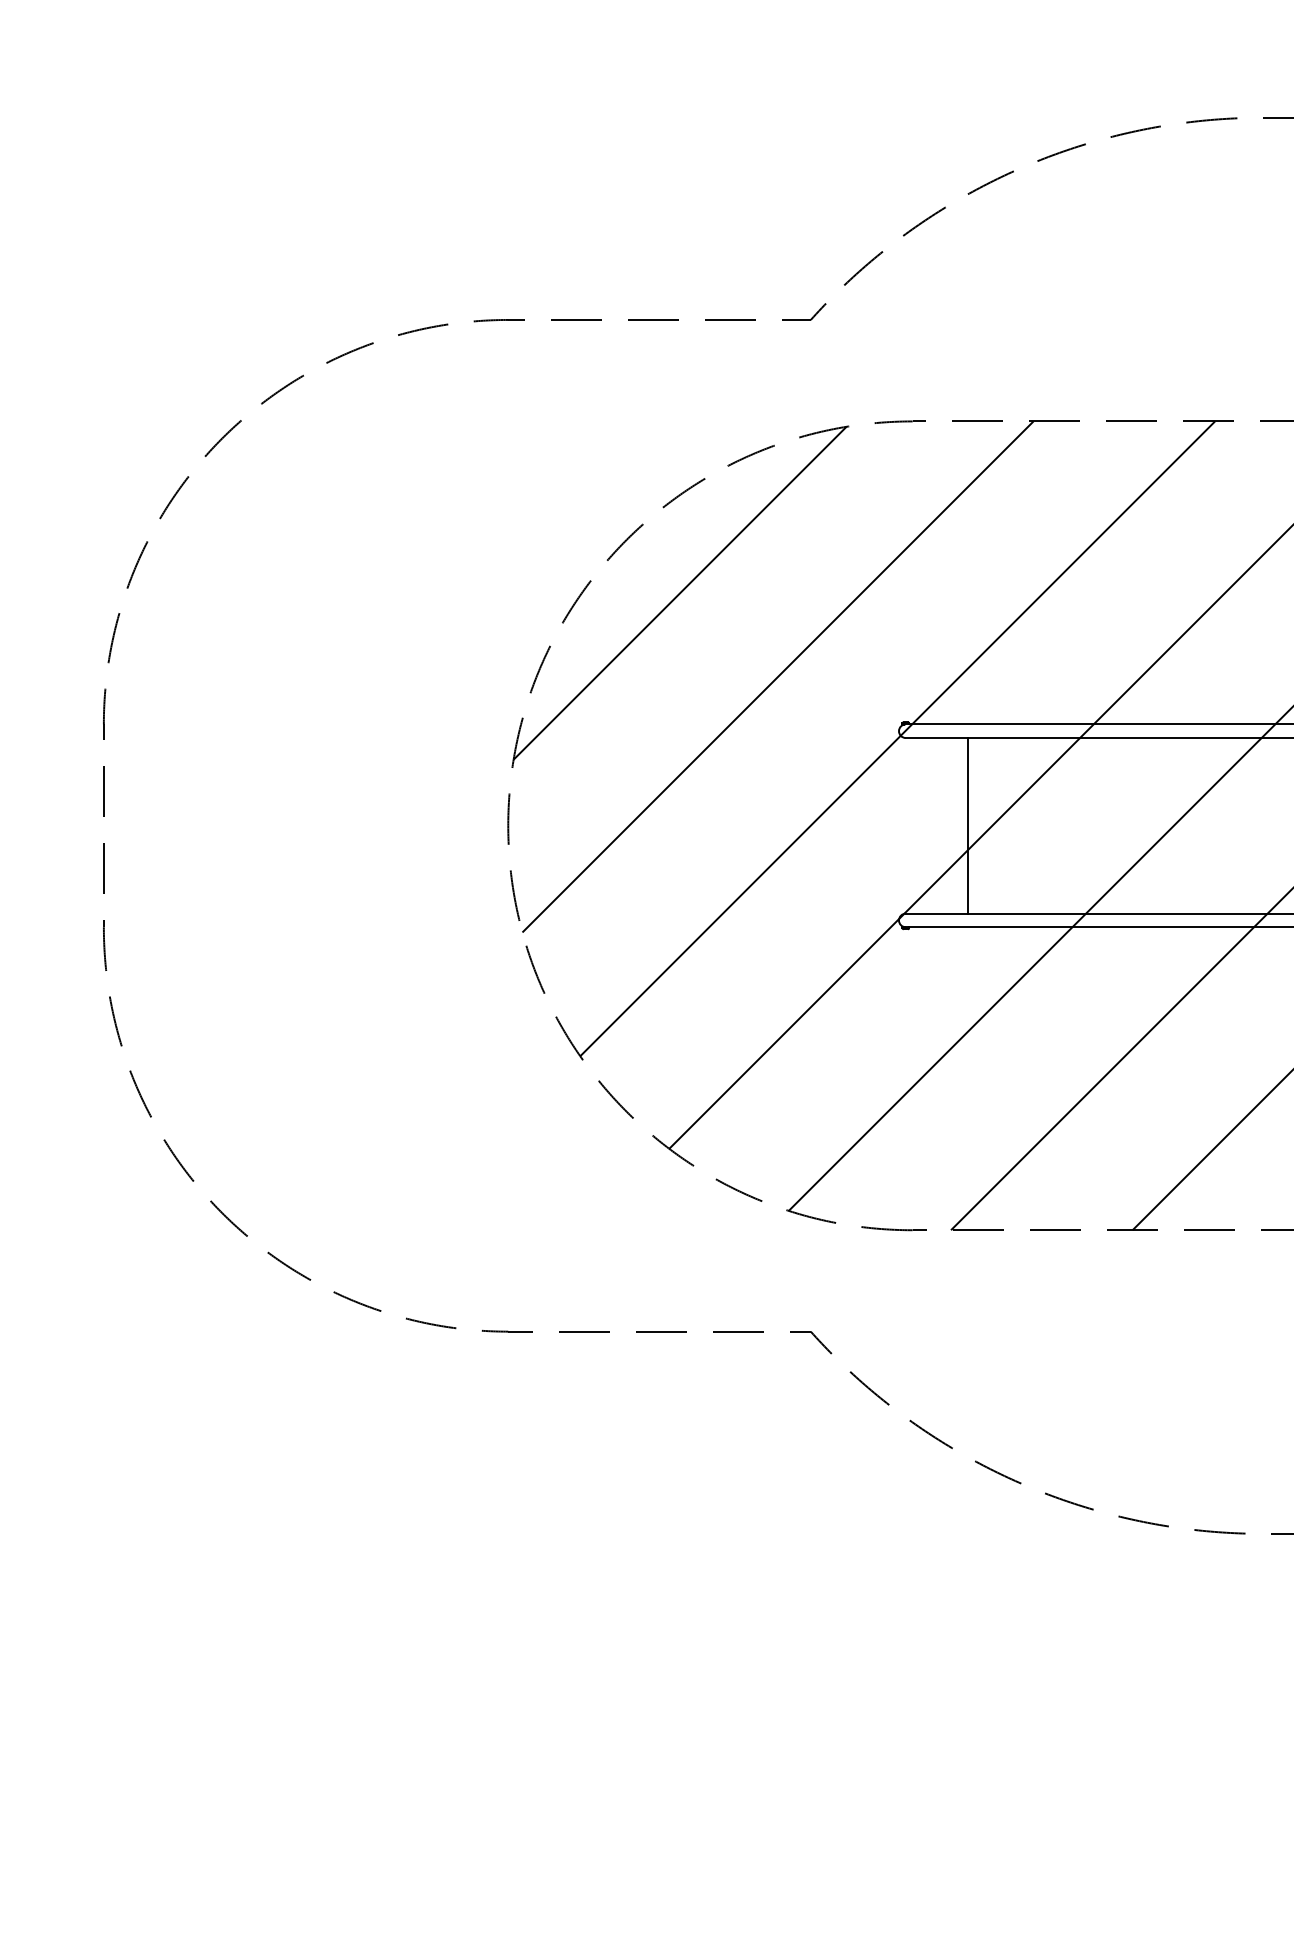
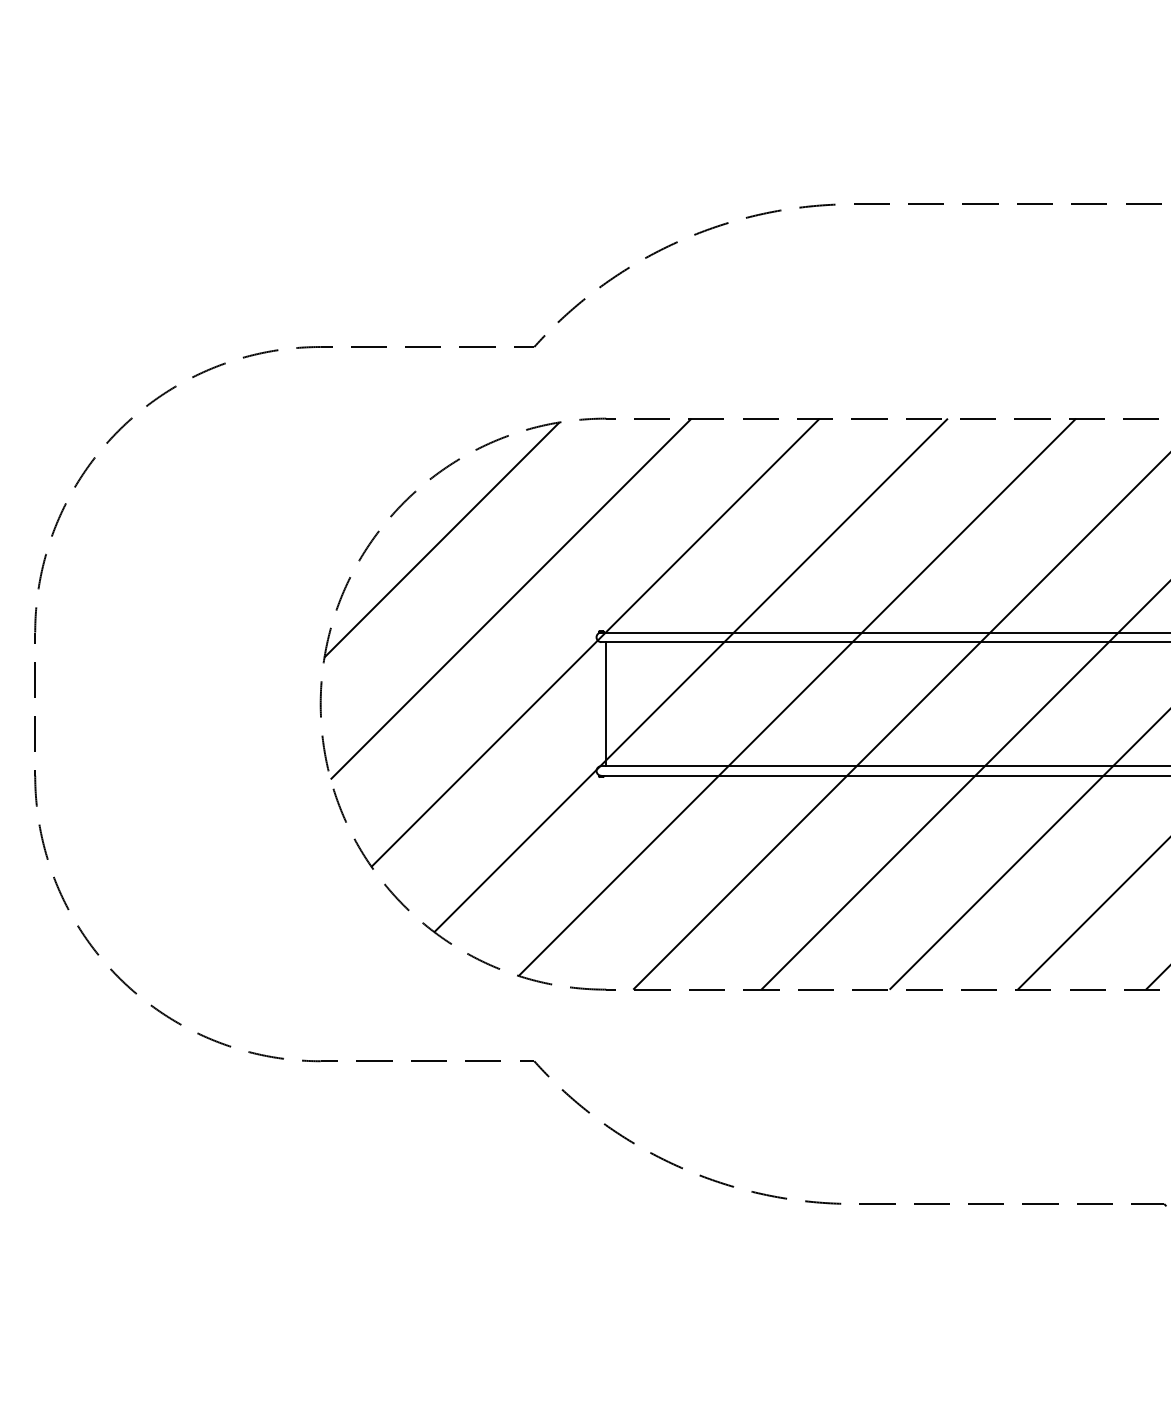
line: (968, 826) -> (606, 704), moved

